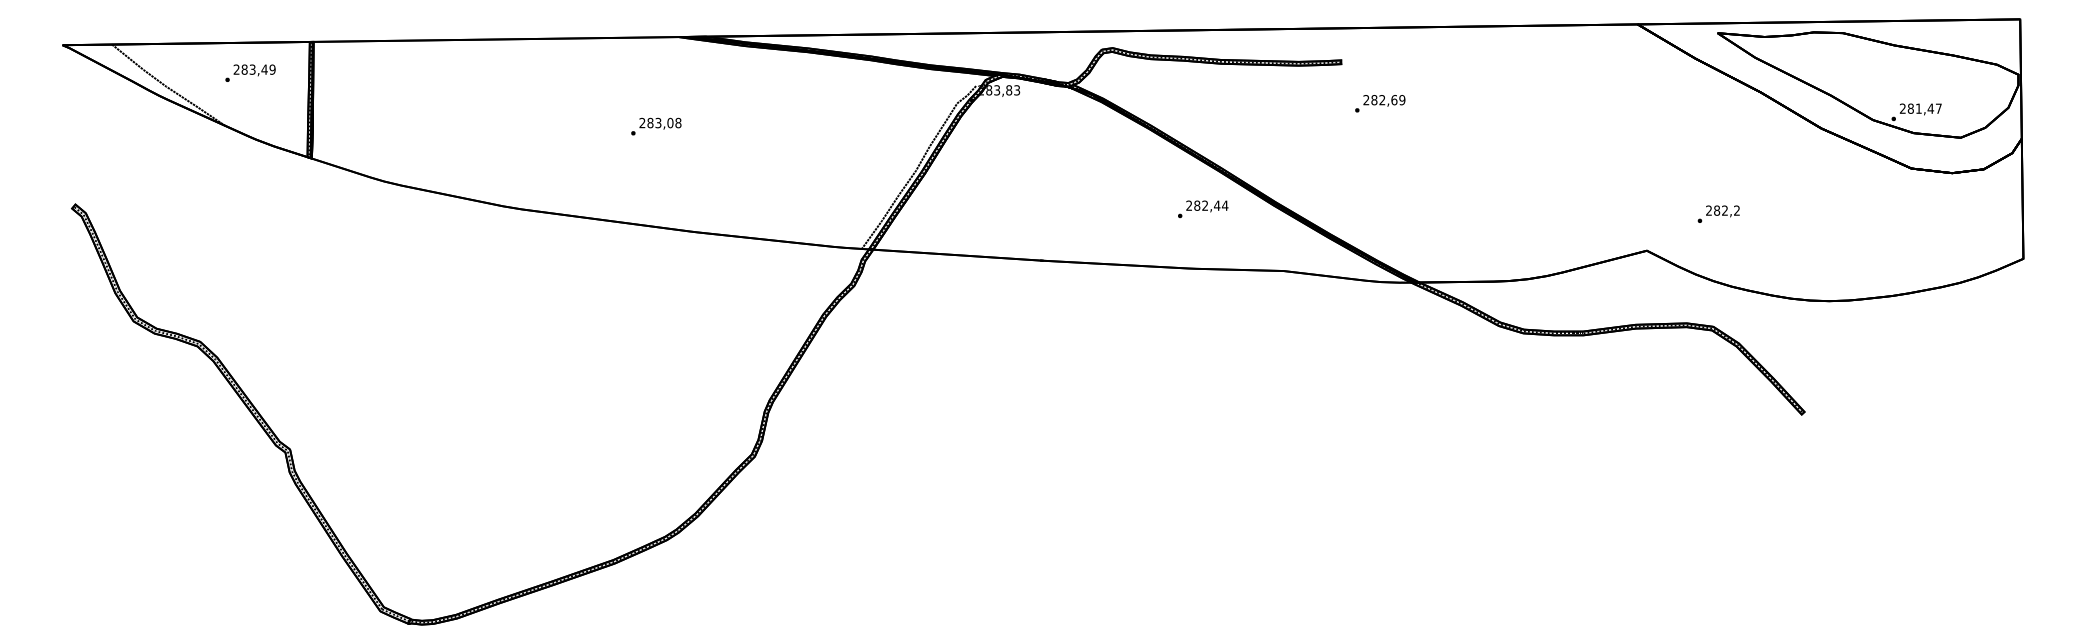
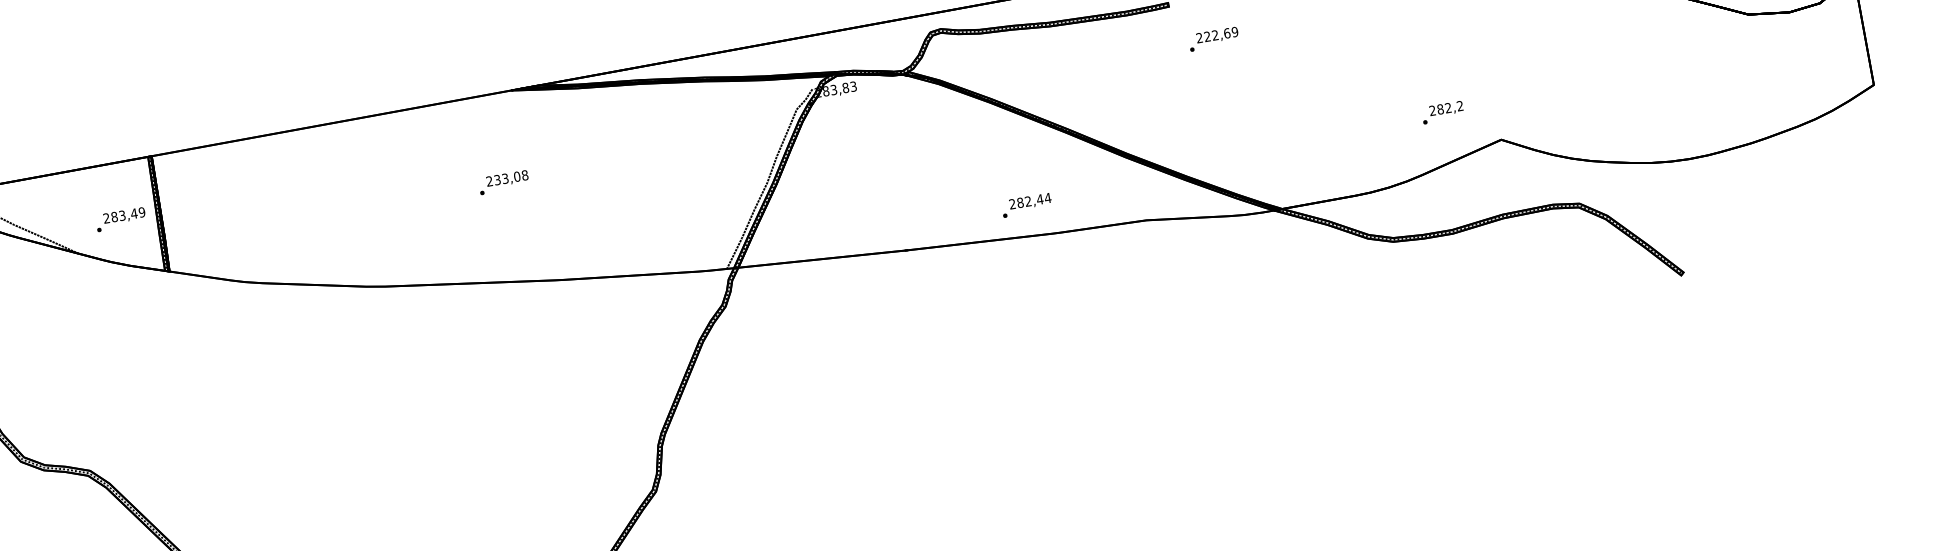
text: (250, 72) -> (120, 218), moved
text: (1374, 100) -> (1207, 37), 282,69 -> 222,69
text: (650, 123) -> (497, 180), 283,08 -> 233,08
text: (1203, 209) -> (1027, 205), moved
text: (1718, 213) -> (1442, 111), moved

